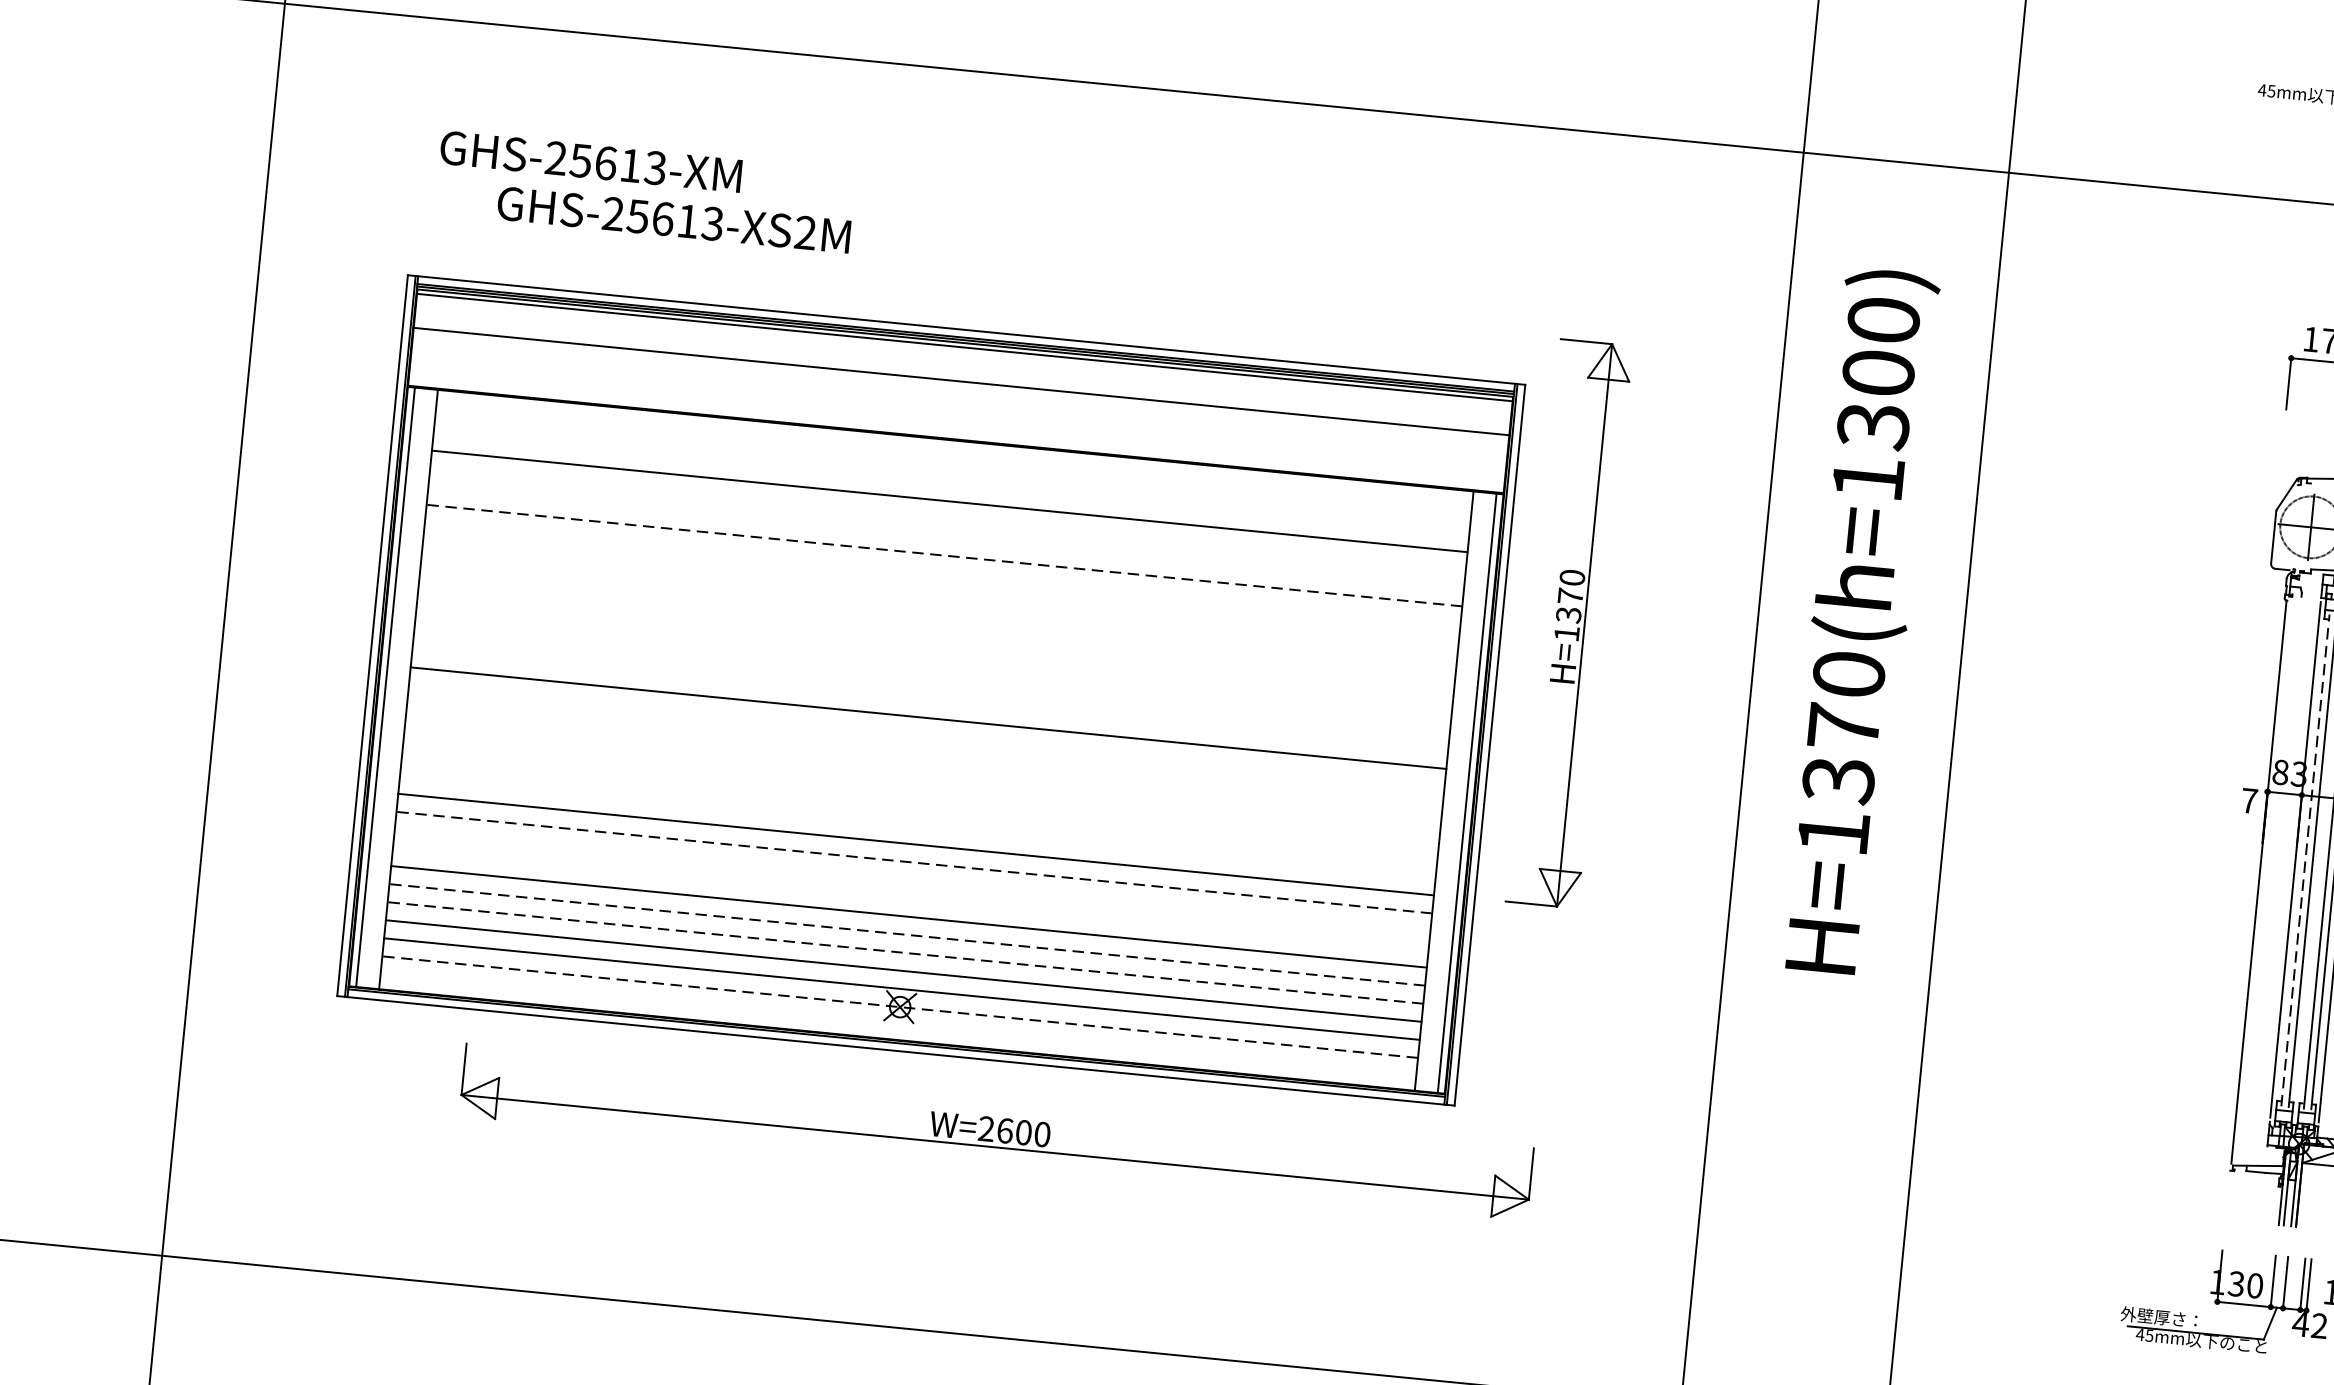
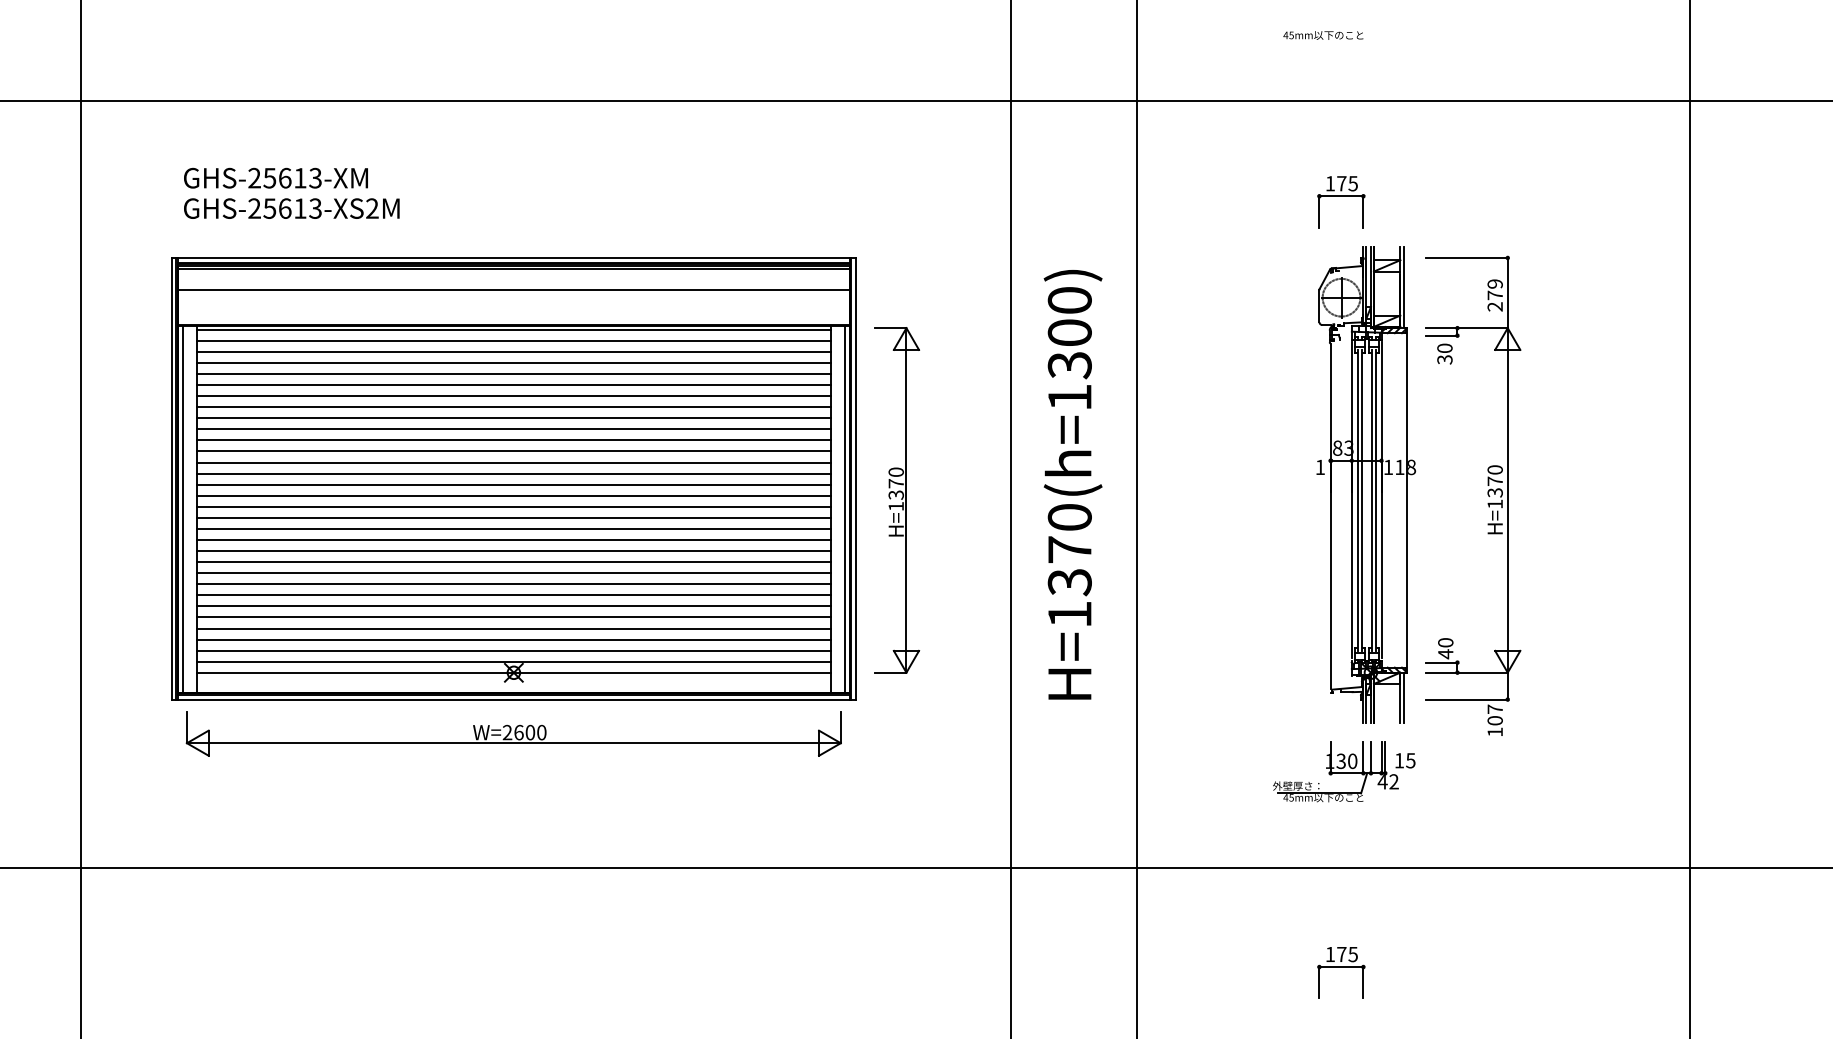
text: (673, 219) -> (291, 208), moved
line: (954, 446) -> (513, 329), added
line: (952, 464) -> (513, 340), added
line: (950, 482) -> (513, 351), added
line: (947, 520) -> (513, 374), added
line: (945, 538) -> (513, 385), added
line: (943, 556) -> (513, 396), dashed -> solid
line: (942, 574) -> (513, 407), added
line: (940, 591) -> (513, 418), added
line: (938, 609) -> (513, 429), added
text: (1858, 621) -> (1072, 484), moved
part: (1569, 624) -> (897, 500), moved
line: (936, 627) -> (513, 440), added
line: (934, 645) -> (513, 451), added
line: (933, 663) -> (513, 462), added
line: (931, 681) -> (513, 473), added
line: (929, 699) -> (513, 484), added
line: (926, 735) -> (513, 506), added
line: (924, 753) -> (513, 517), added
line: (922, 771) -> (513, 528), added
line: (920, 791) -> (513, 540), added
text: (2249, 799) -> (1320, 466), 7 -> 1
line: (918, 809) -> (513, 551), added
line: (917, 827) -> (513, 562), added
line: (2304, 860) -> (1357, 500), dashed -> solid
line: (913, 862) -> (513, 584), dashed -> solid
line: (911, 880) -> (513, 595), added
line: (910, 898) -> (513, 606), added
line: (906, 934) -> (513, 628), dashed -> solid
line: (904, 952) -> (513, 639), dashed -> solid
line: (899, 1006) -> (513, 672), dashed -> solid
part: (996, 1131) -> (513, 733), moved

